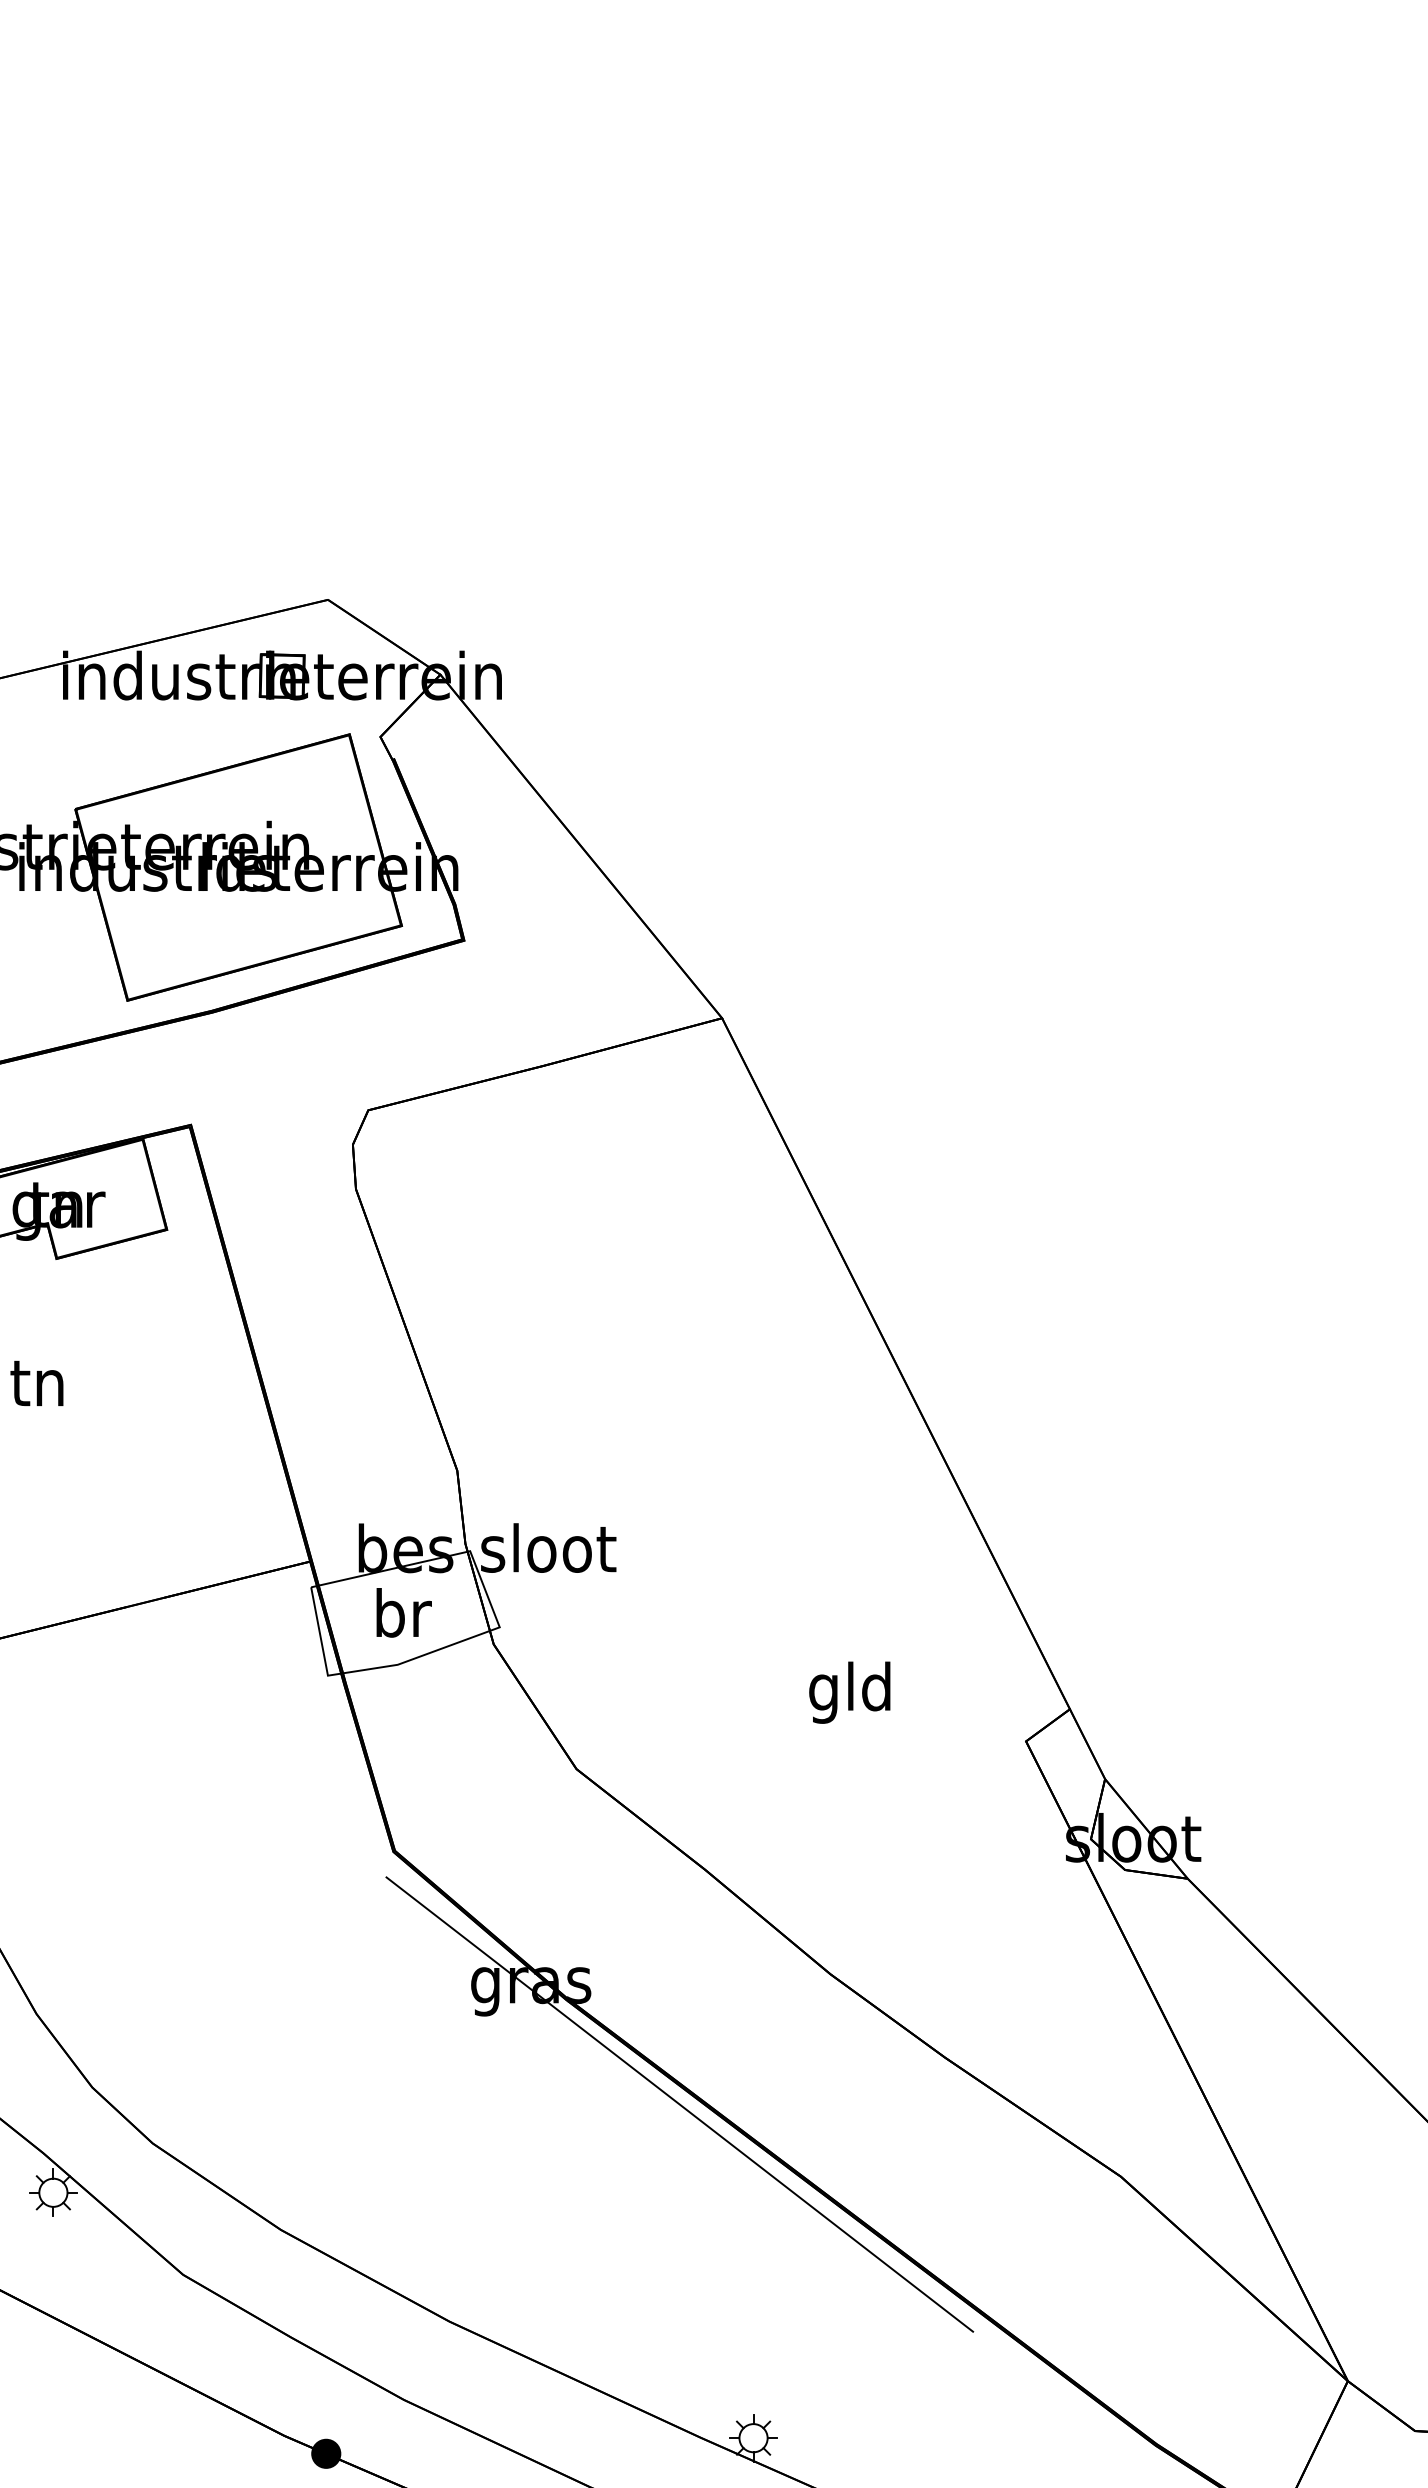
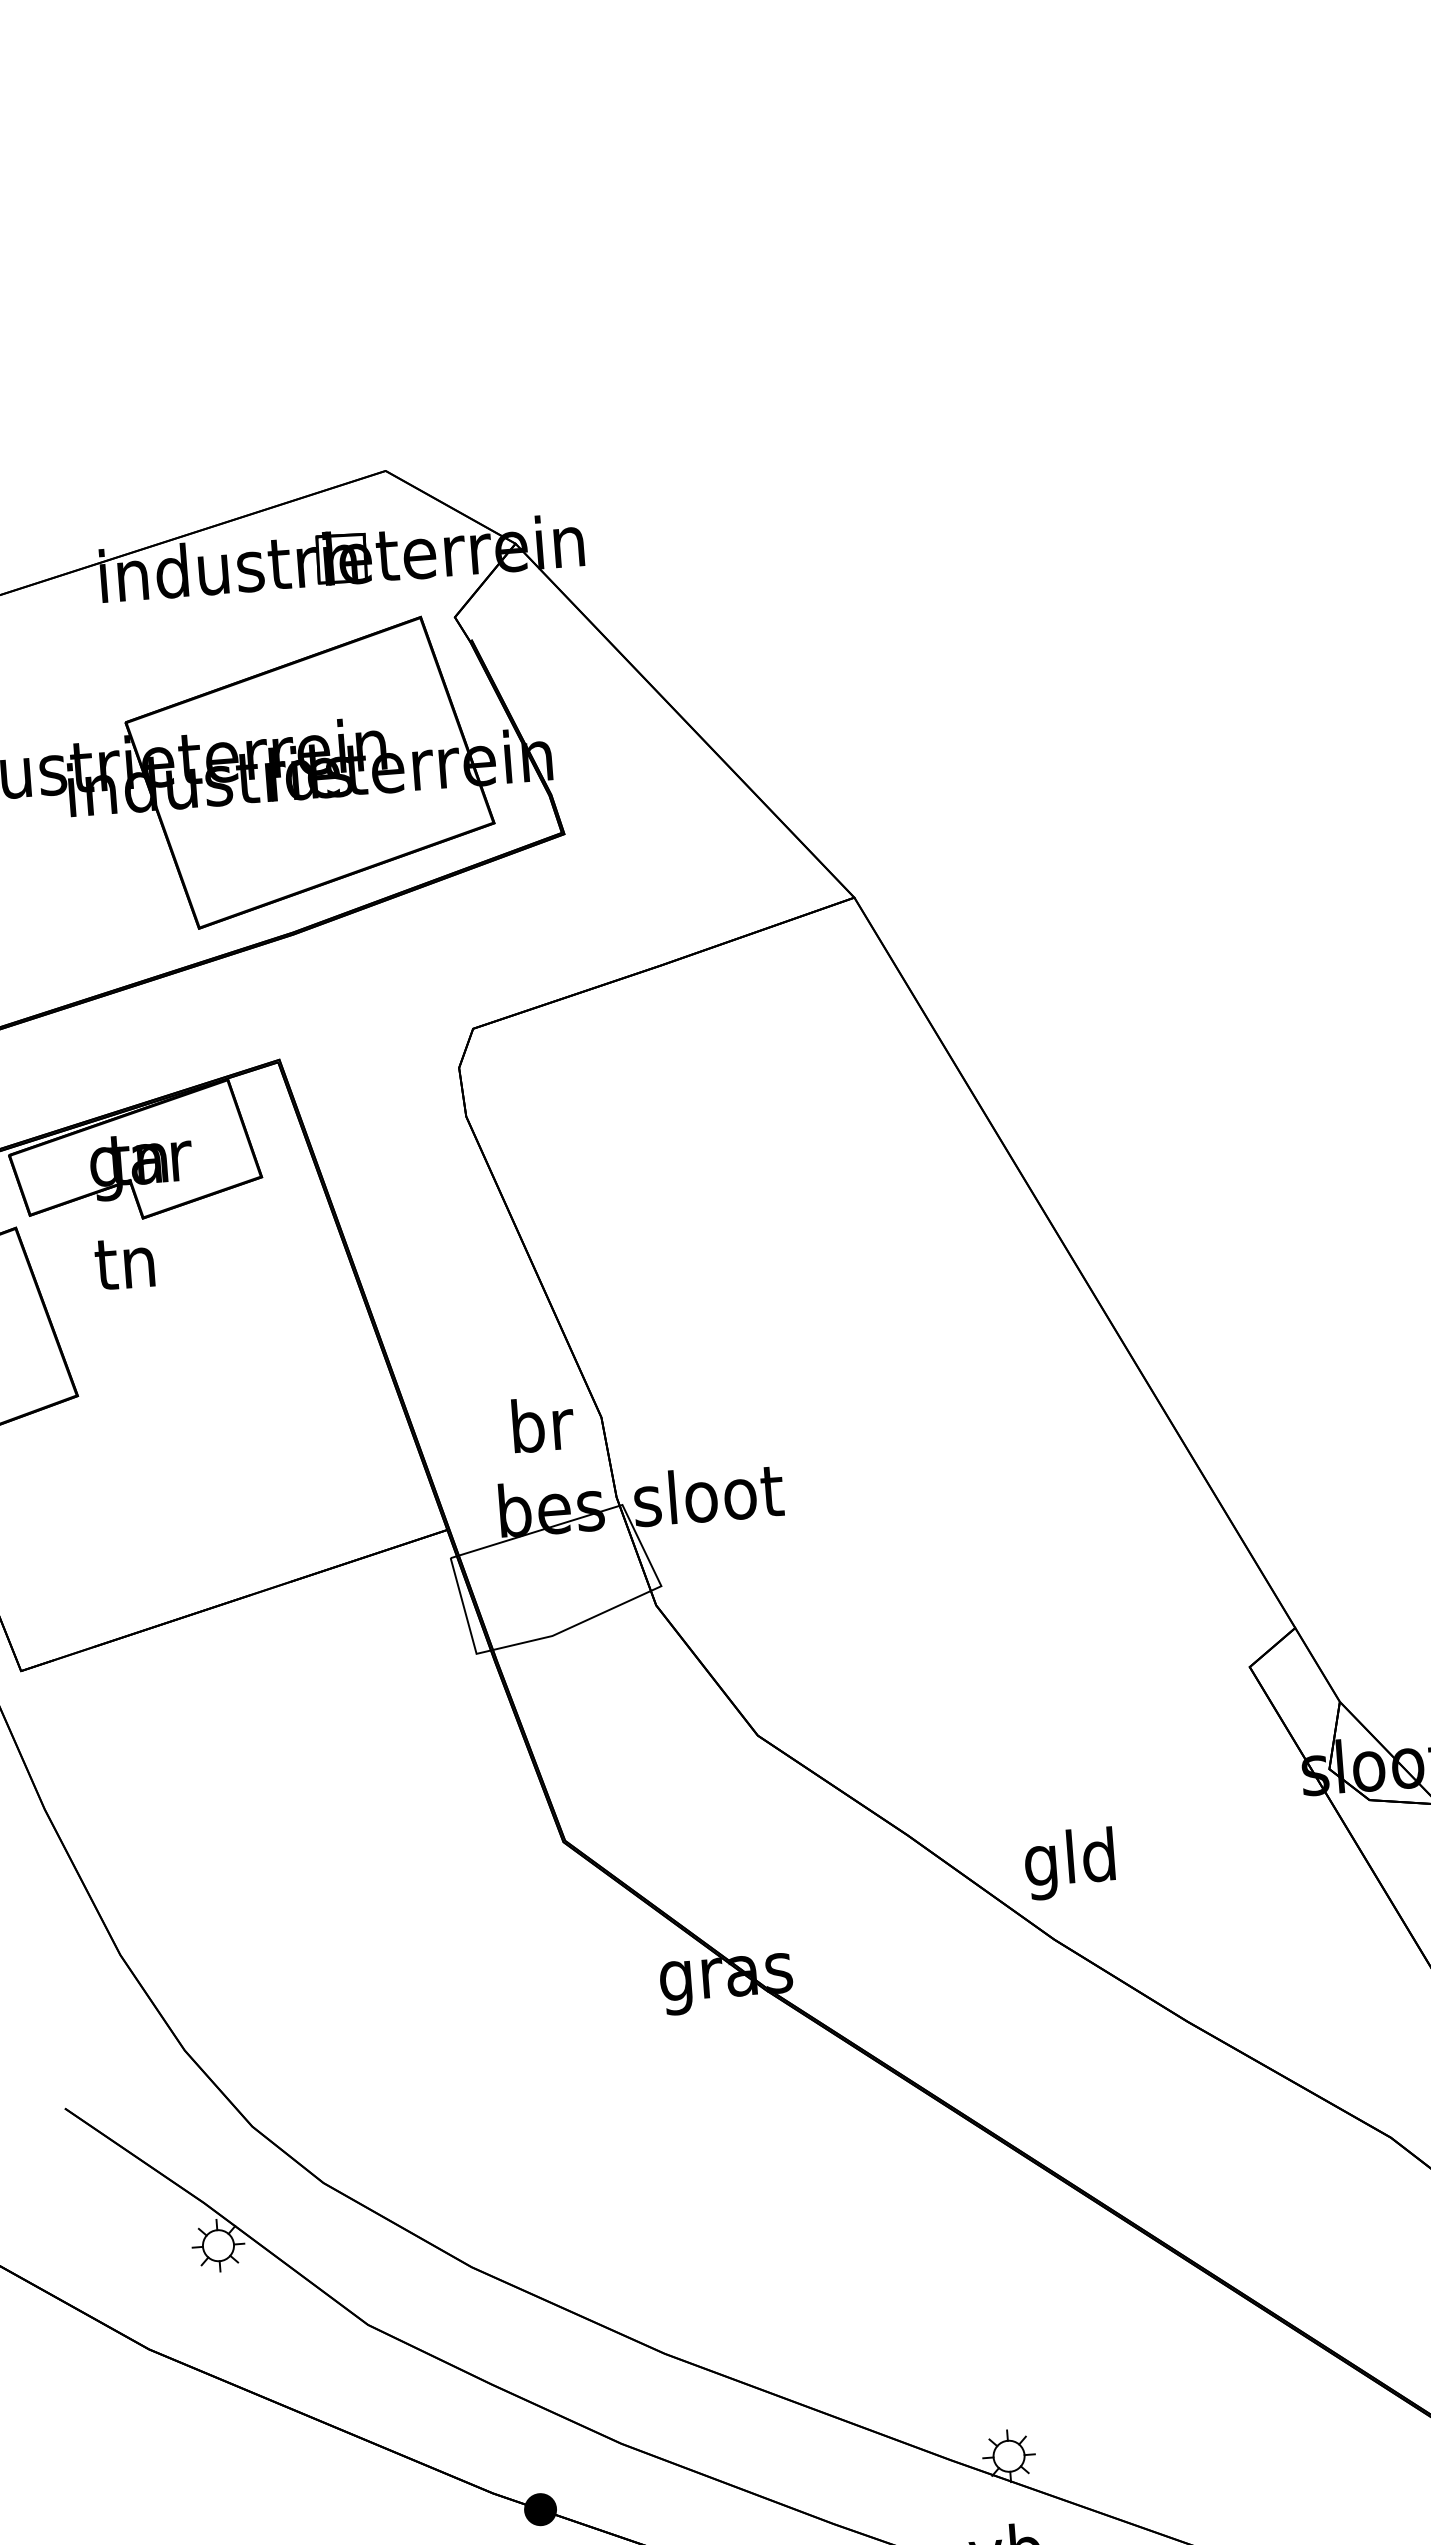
text: (36, 1382) -> (124, 1262), moved
text: (403, 1612) -> (542, 1424), moved
text: (849, 1692) -> (1069, 1863), moved
line: (679, 2104) -> (899, 2095), removed

